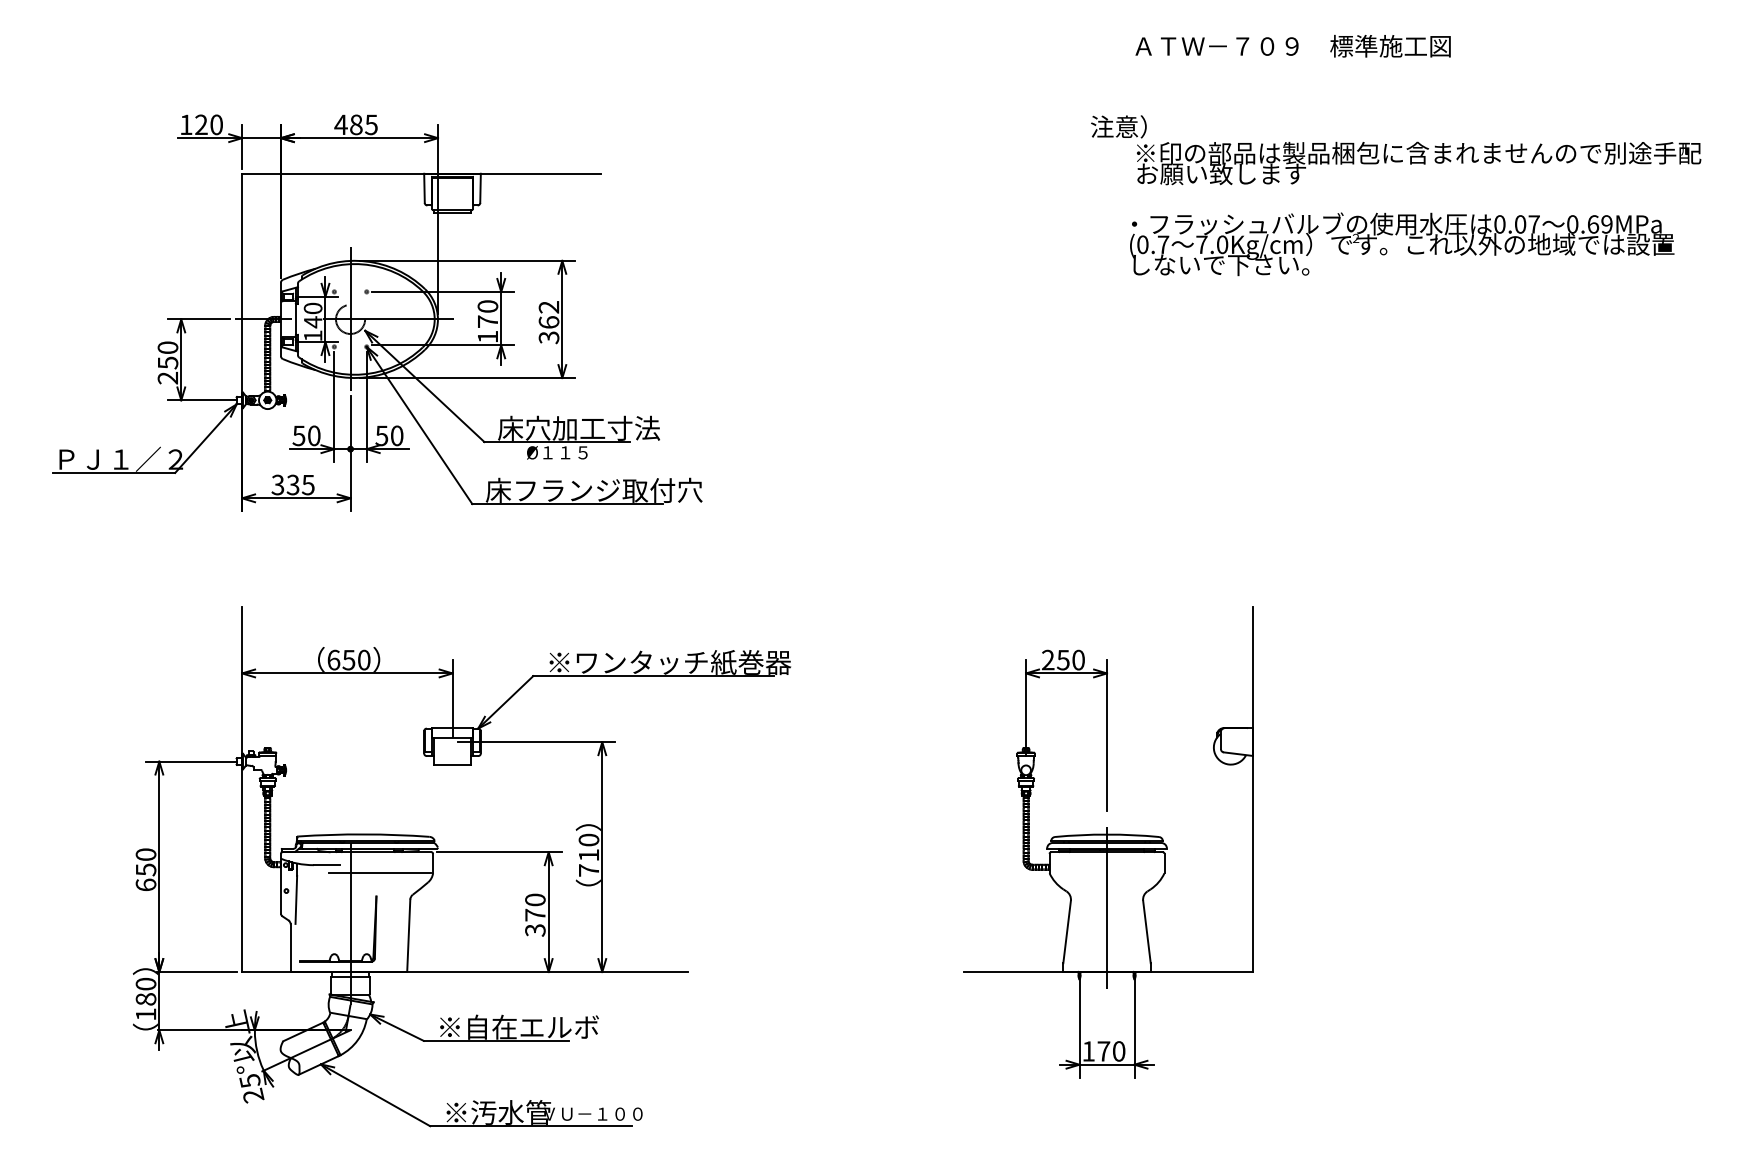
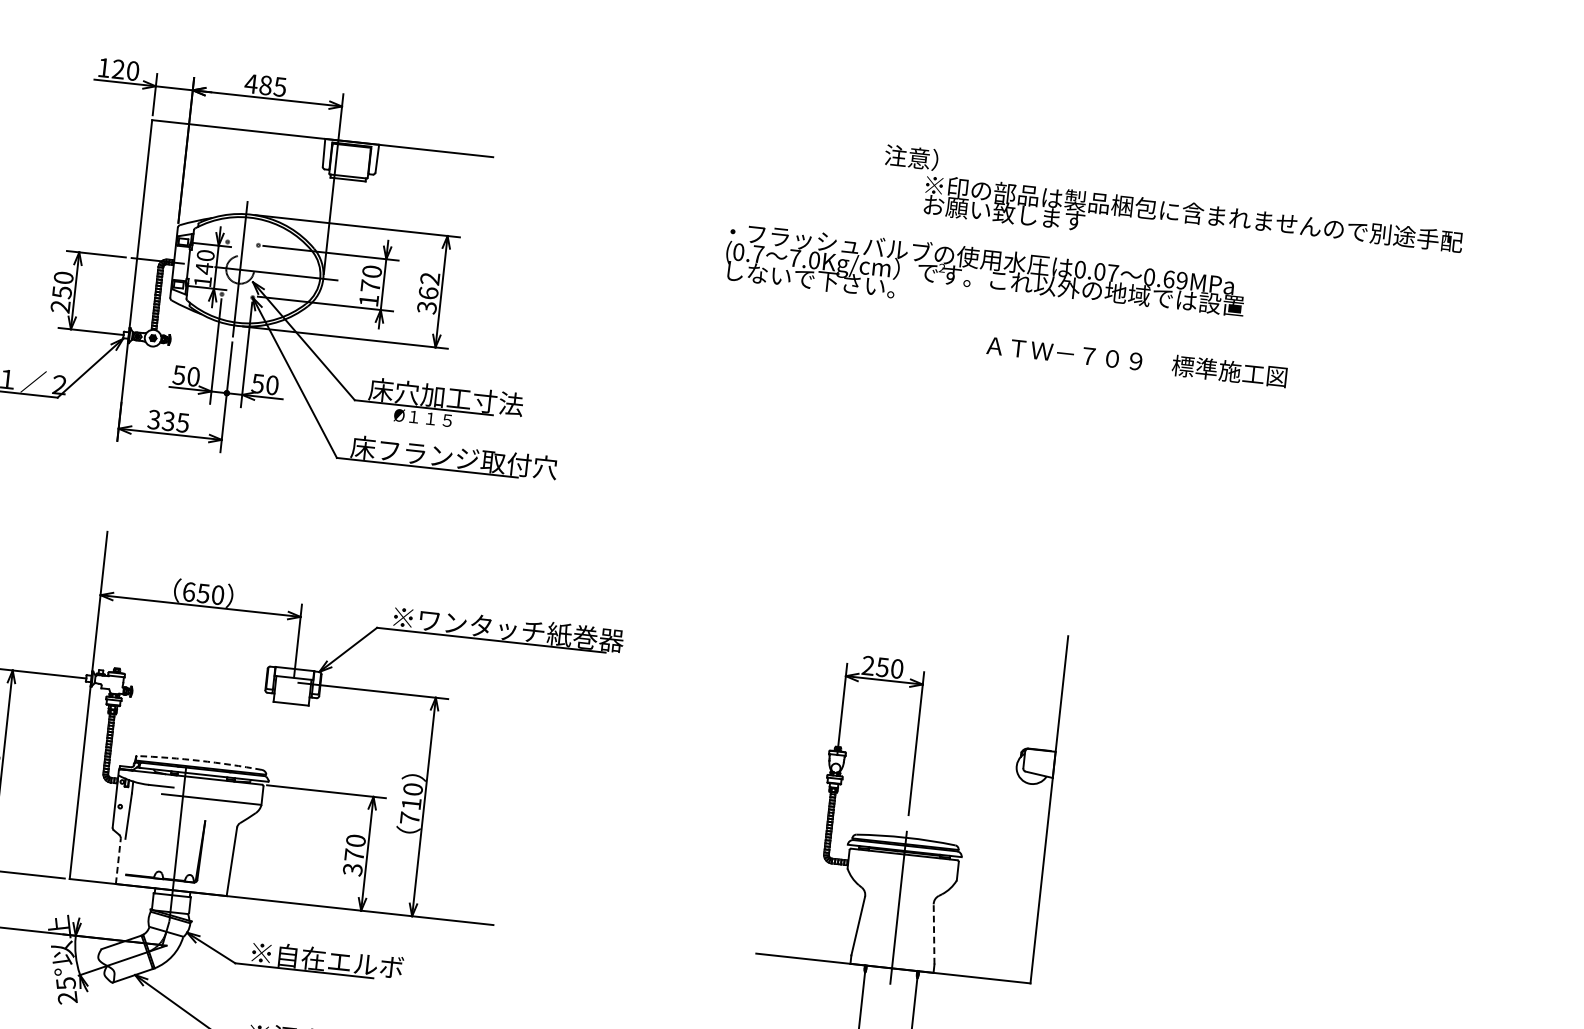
text: (1292, 46) -> (1136, 361), moved
text: (1396, 150) -> (1173, 208), moved
text: (1402, 244) -> (985, 278), moved
arc: (363, 834) -> (199, 760), solid -> dashed
line: (1146, 931) -> (933, 933), solid -> dashed
line: (290, 948) -> (118, 861), solid -> dashed

